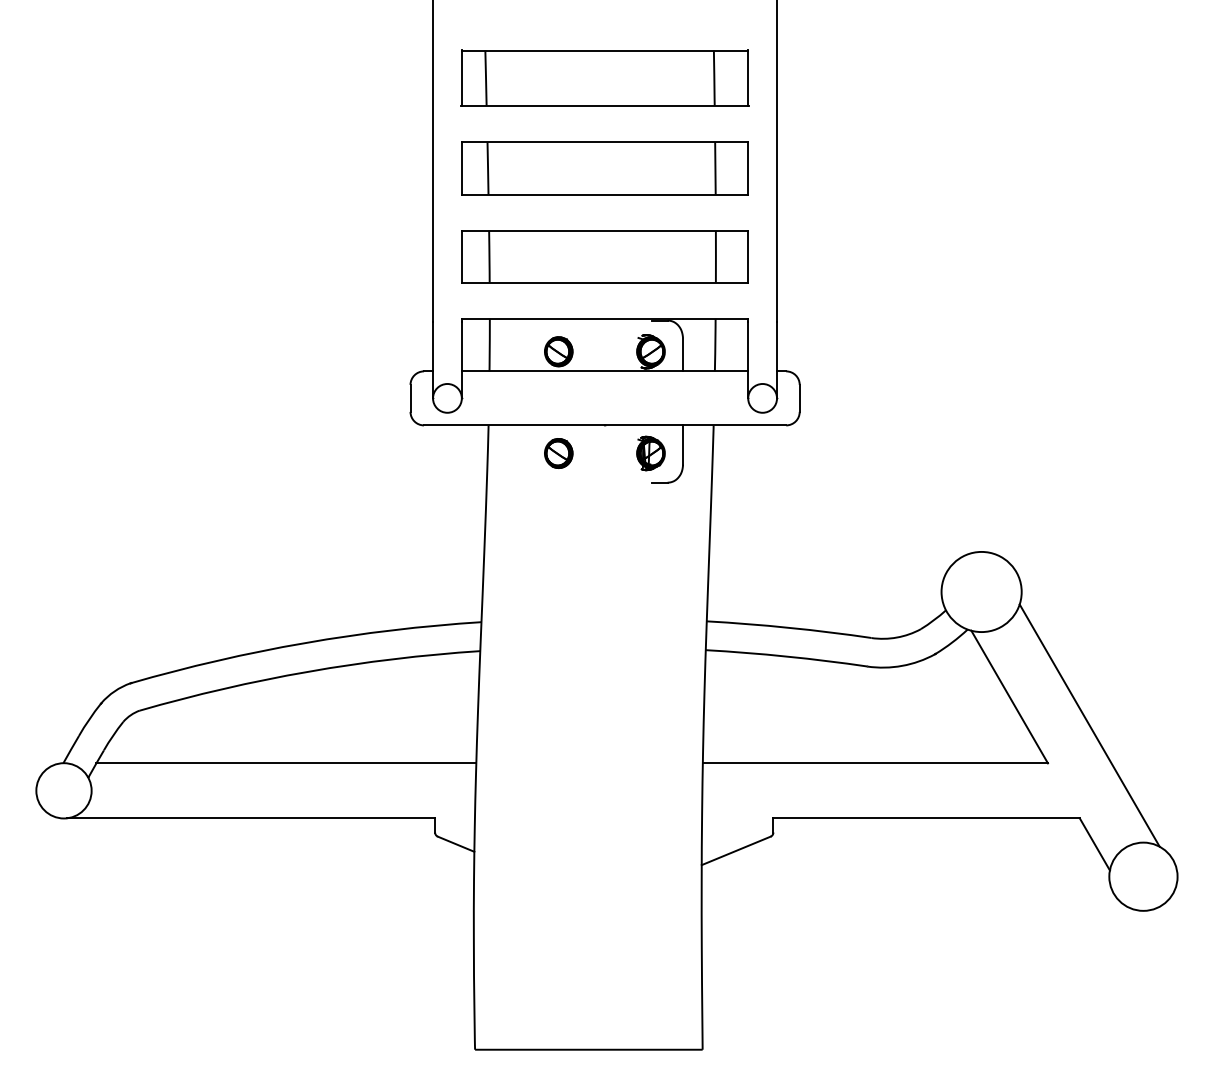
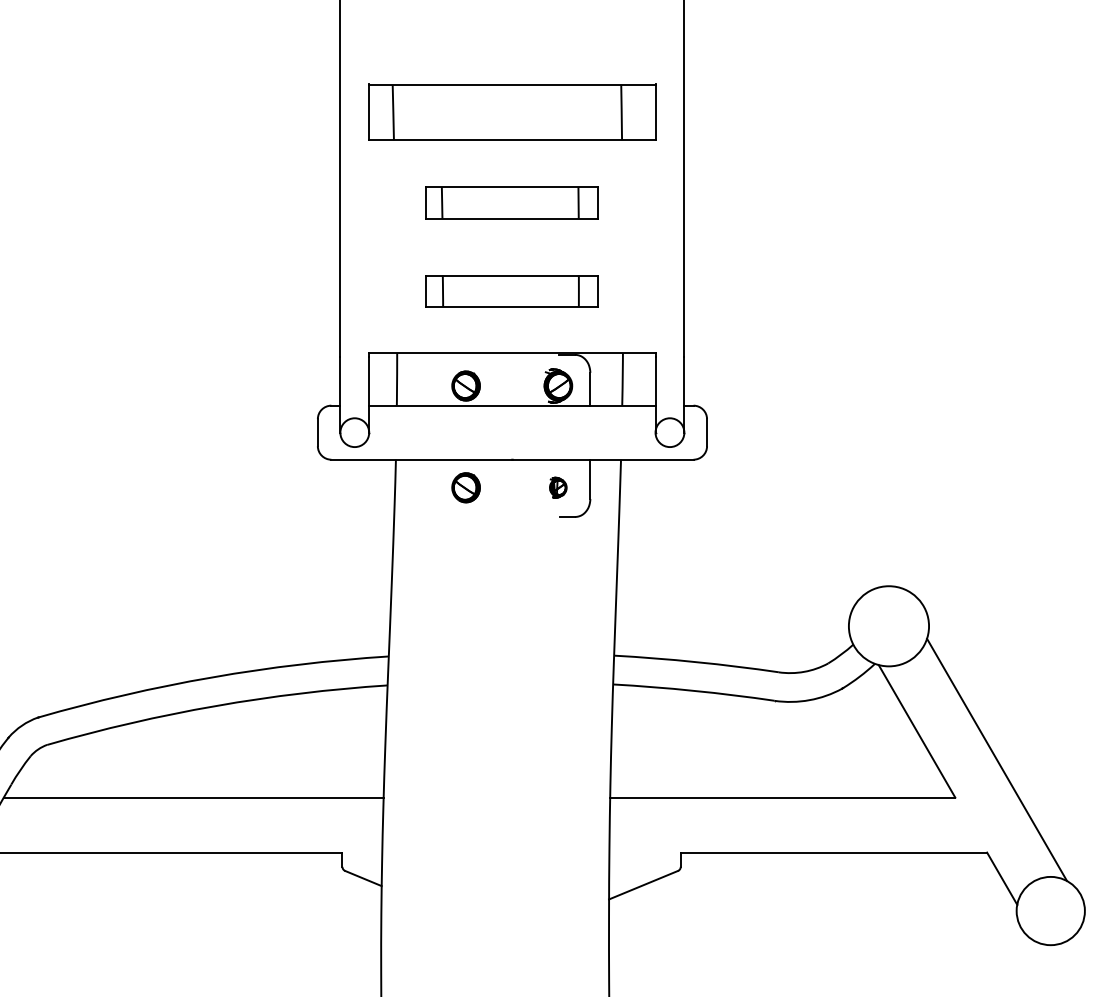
part: (604, 168) -> (511, 202), size x0.6
part: (604, 256) -> (511, 290), size x0.6
part: (650, 453) -> (557, 487), size x0.6

